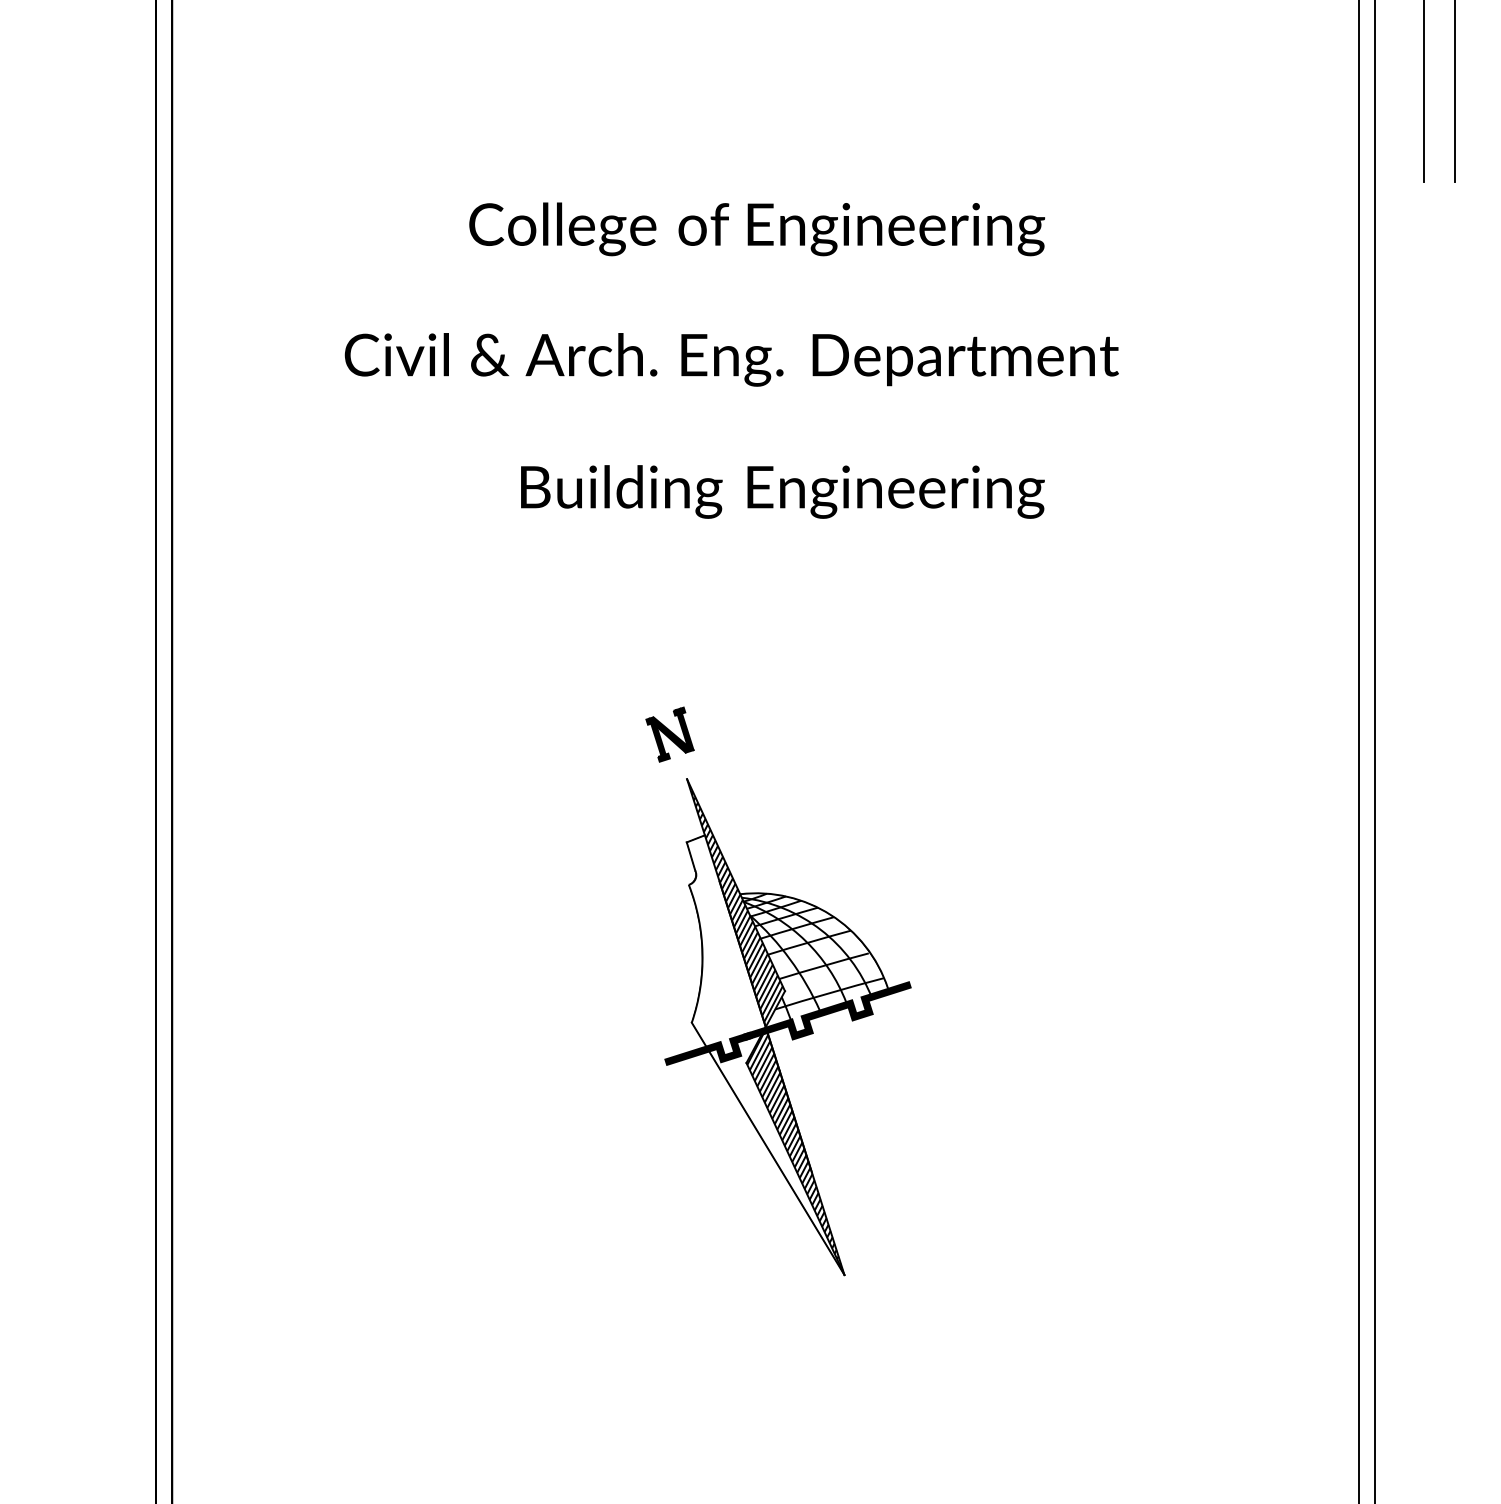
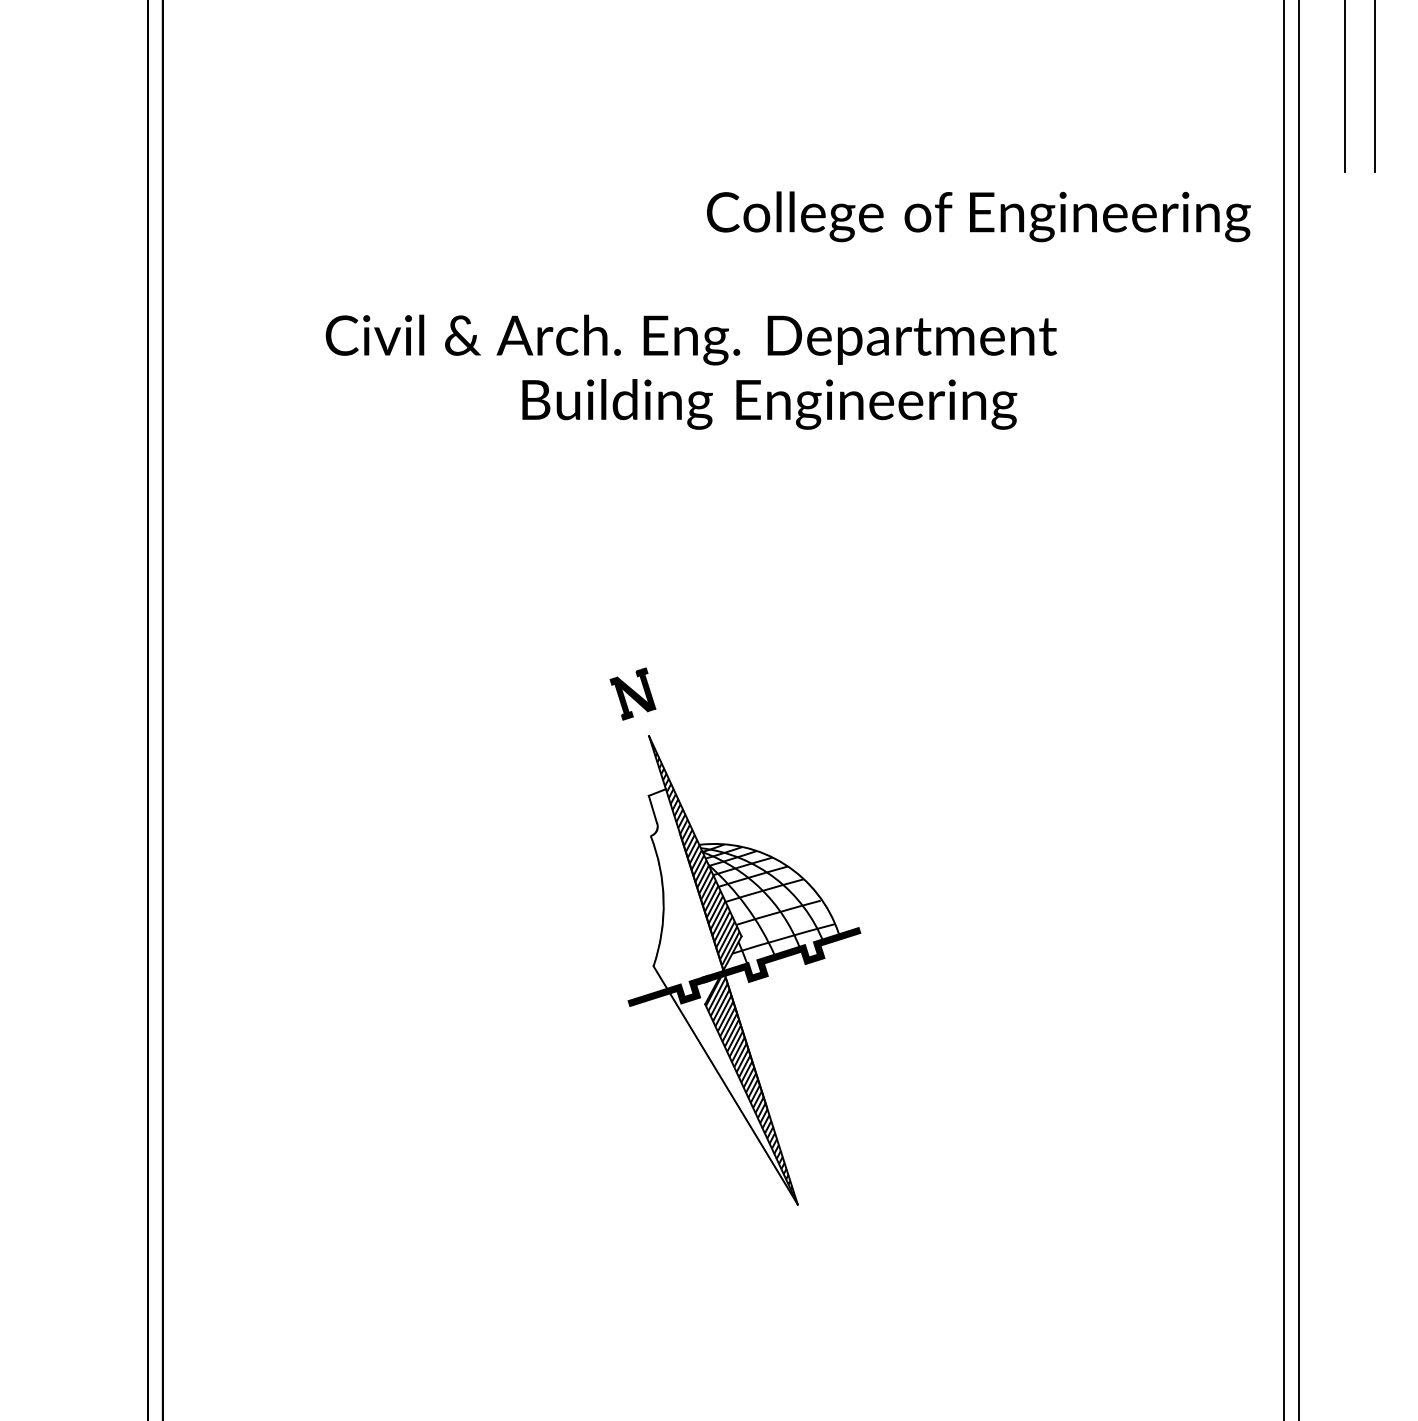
text: (757, 229) -> (979, 216), moved
text: (782, 491) -> (769, 403), moved

